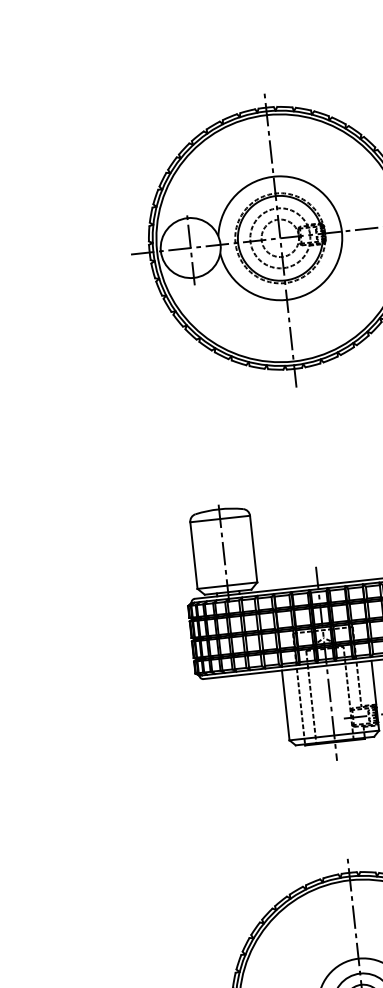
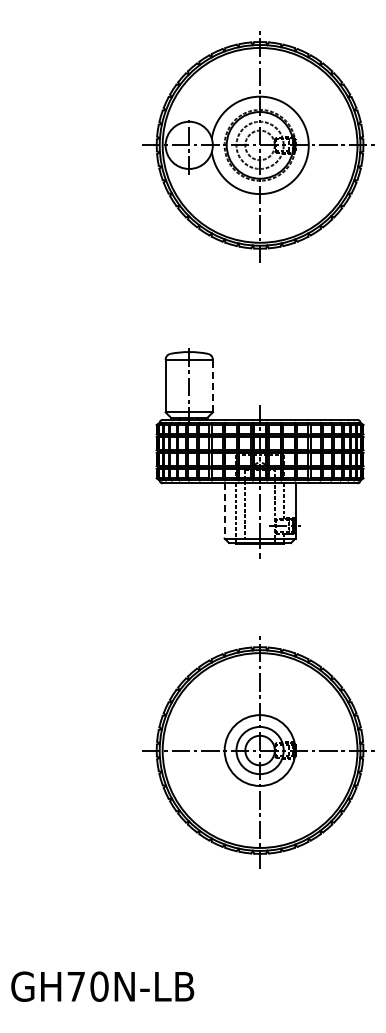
line: (253, 548) -> (212, 385), solid -> dashed
line: (285, 704) -> (224, 510), solid -> dashed

